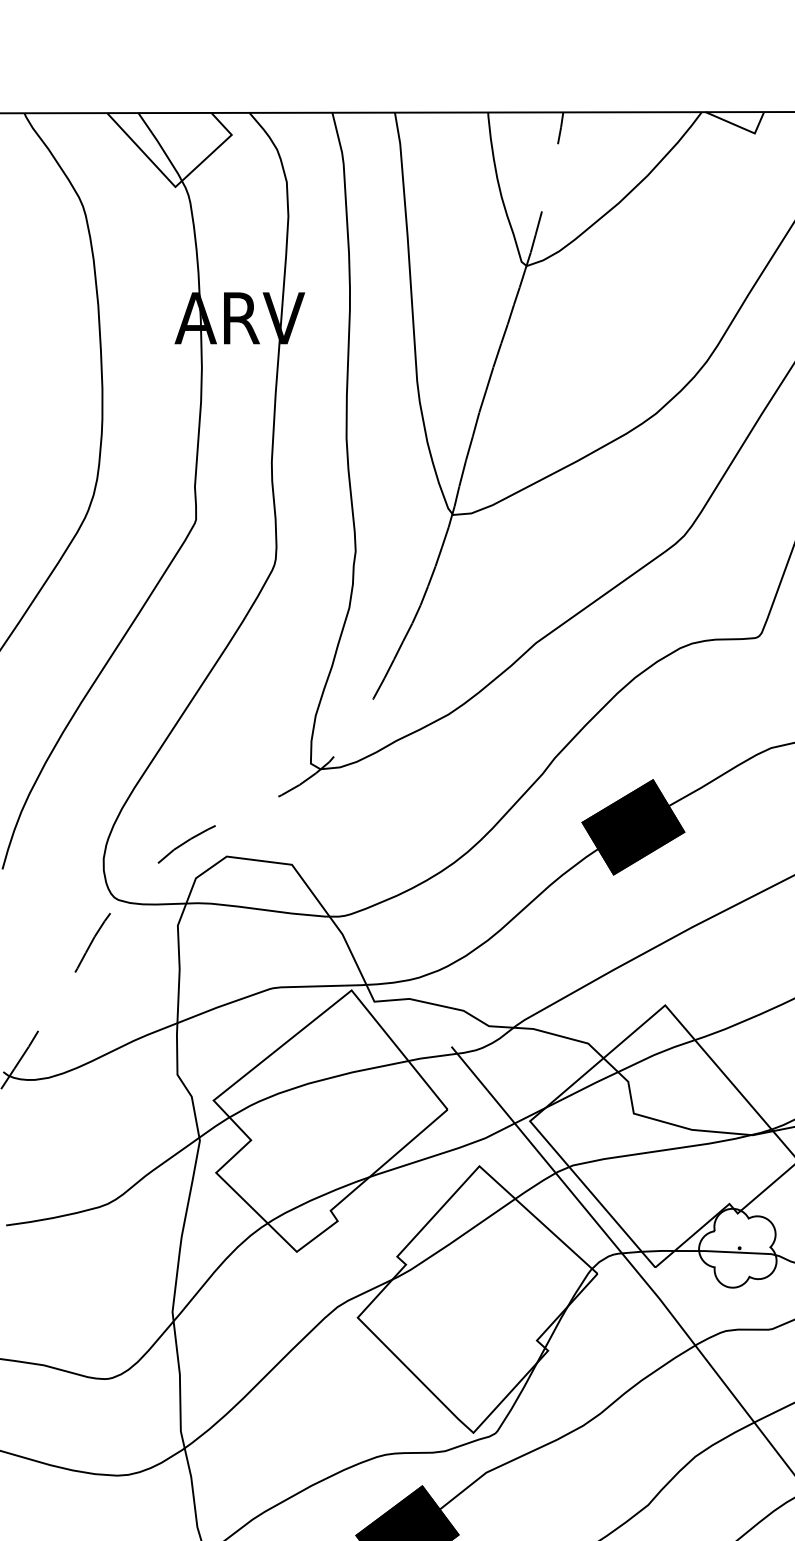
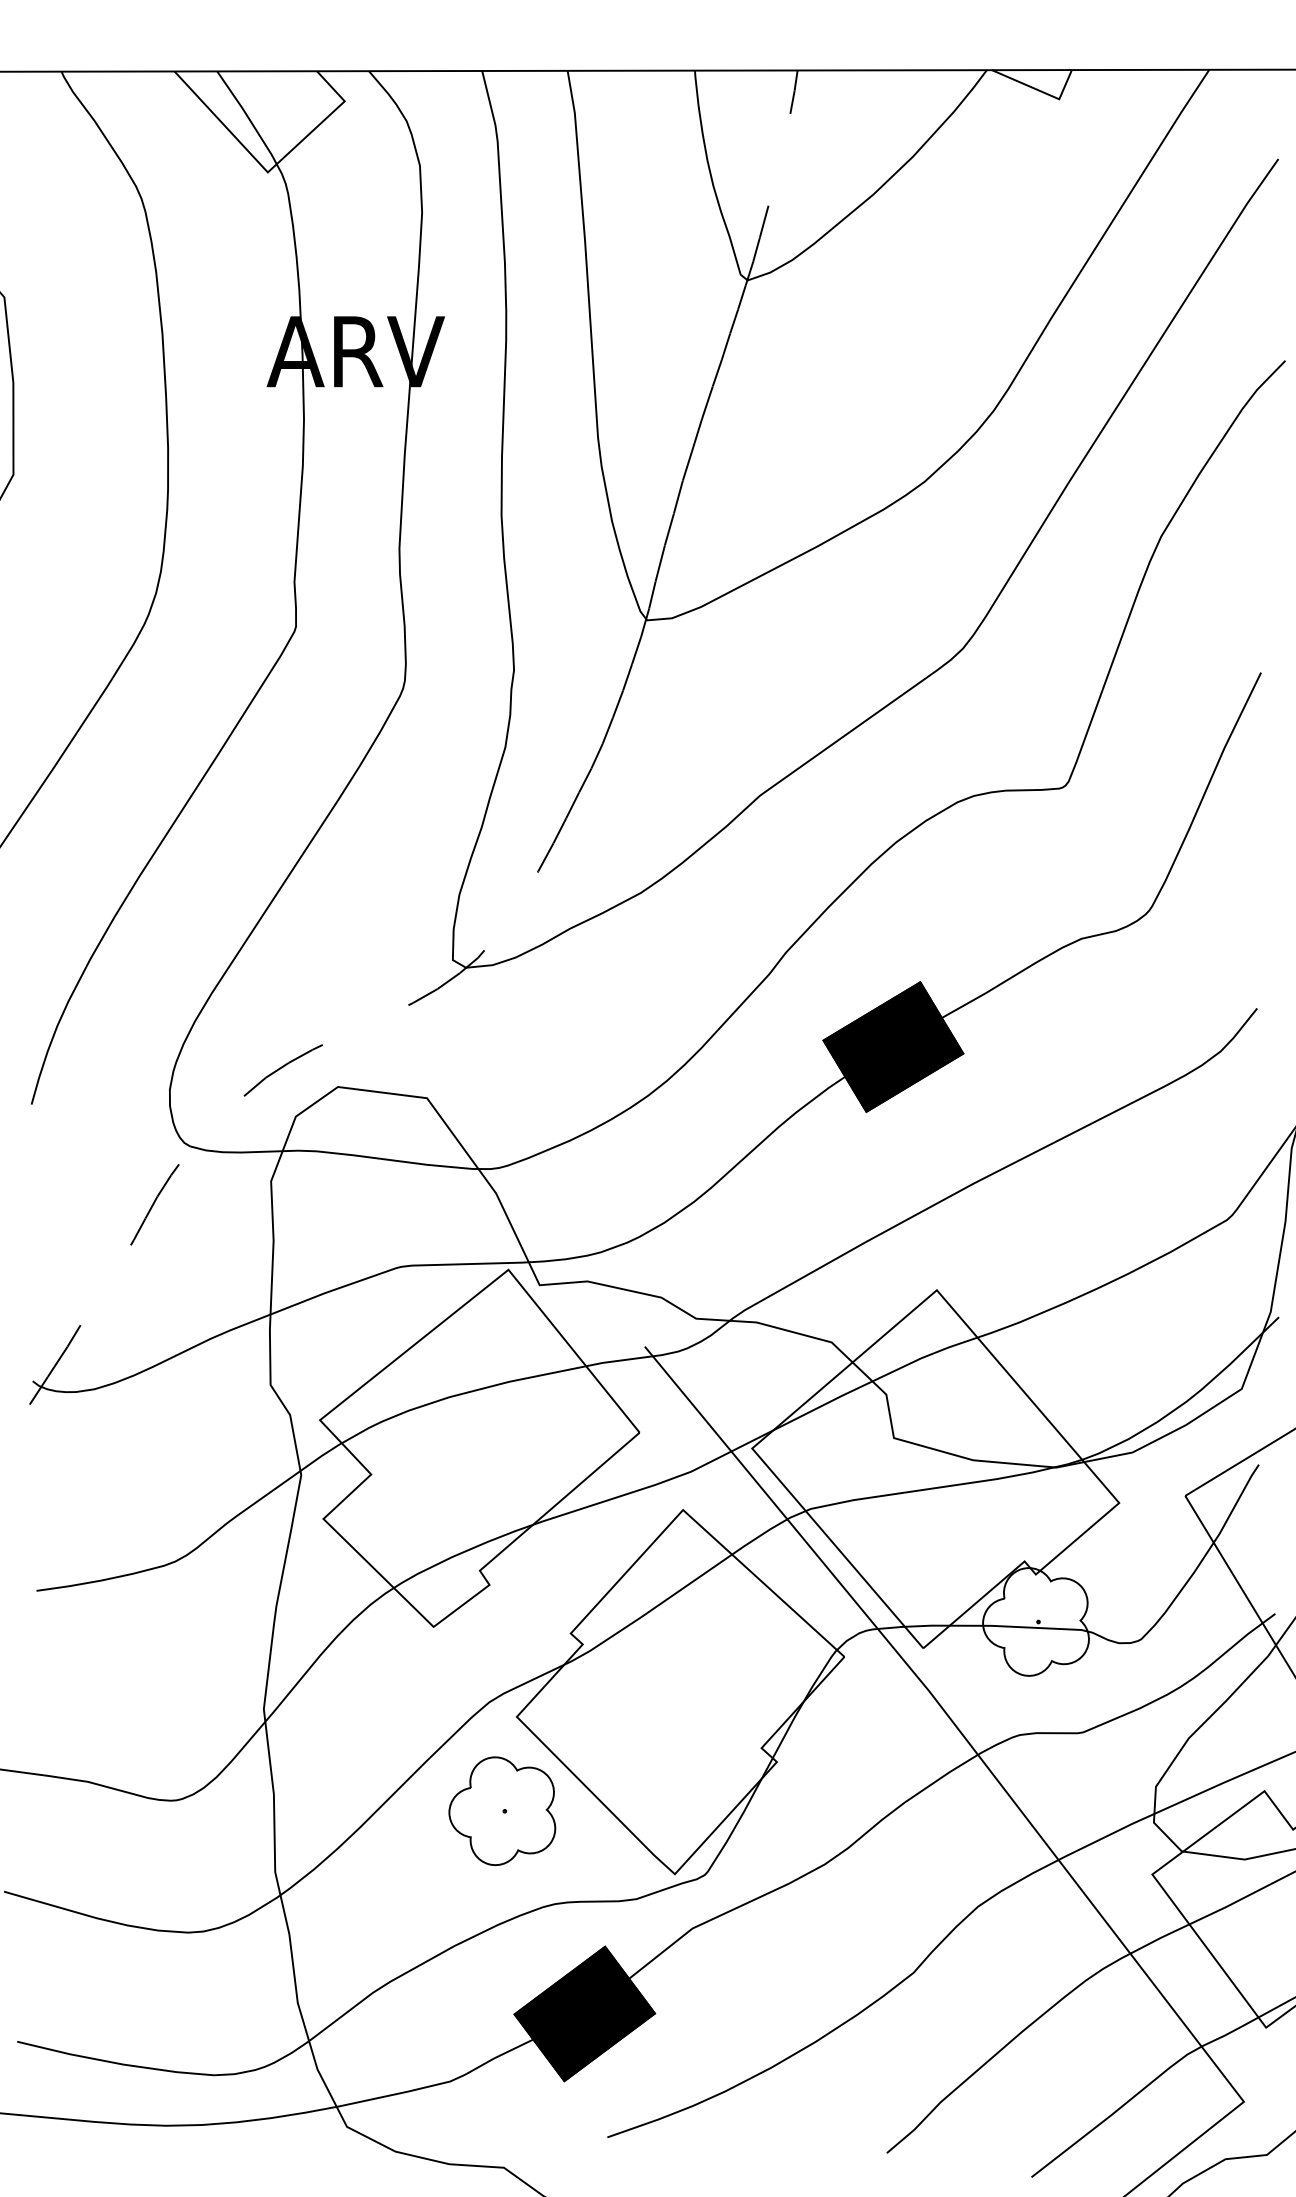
part: (347, 1386) -> (502, 1810), added

